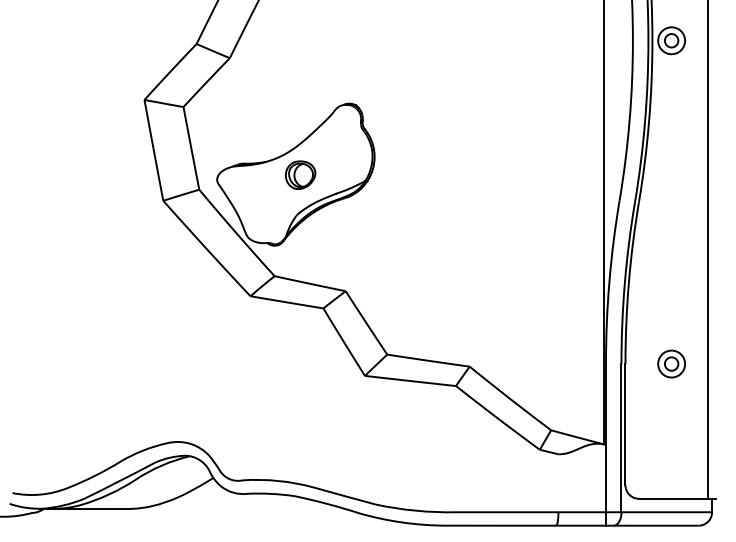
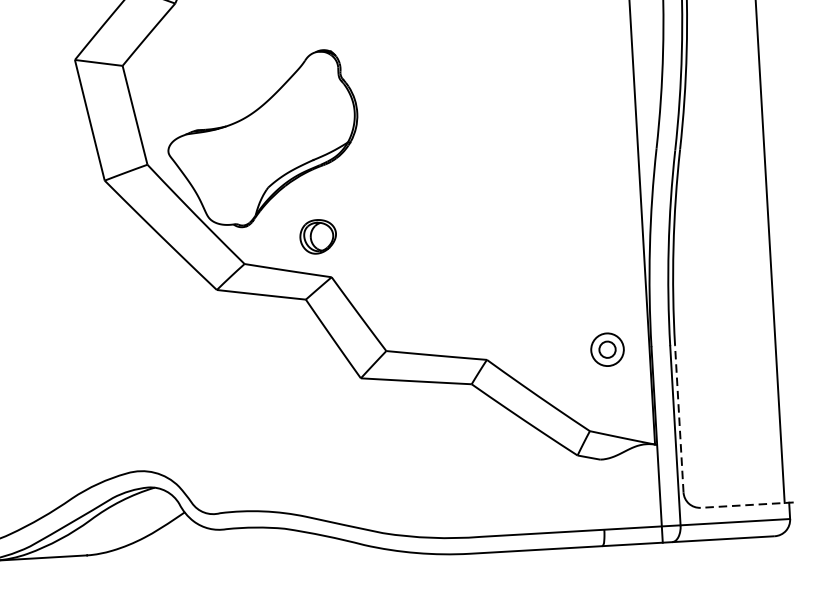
part: (300, 174) -> (318, 235), moved
part: (671, 363) -> (607, 349), moved
line: (625, 424) -> (679, 418), solid -> dashed
line: (676, 498) -> (746, 504), solid -> dashed

